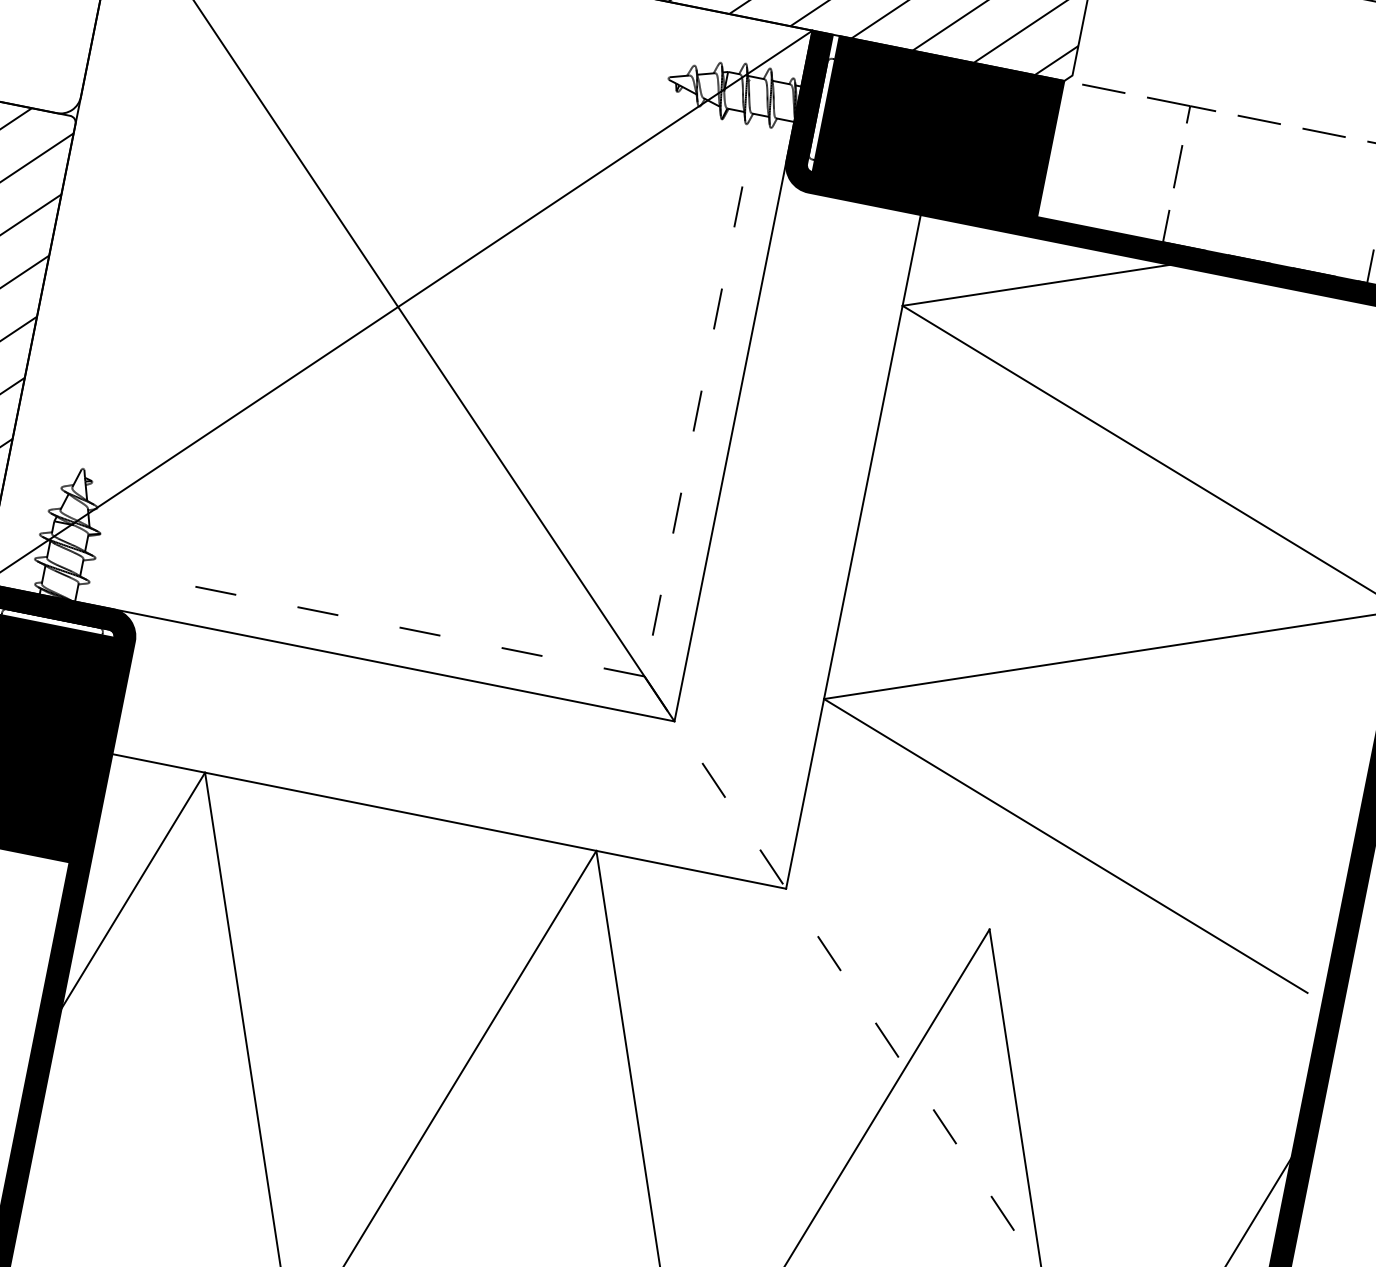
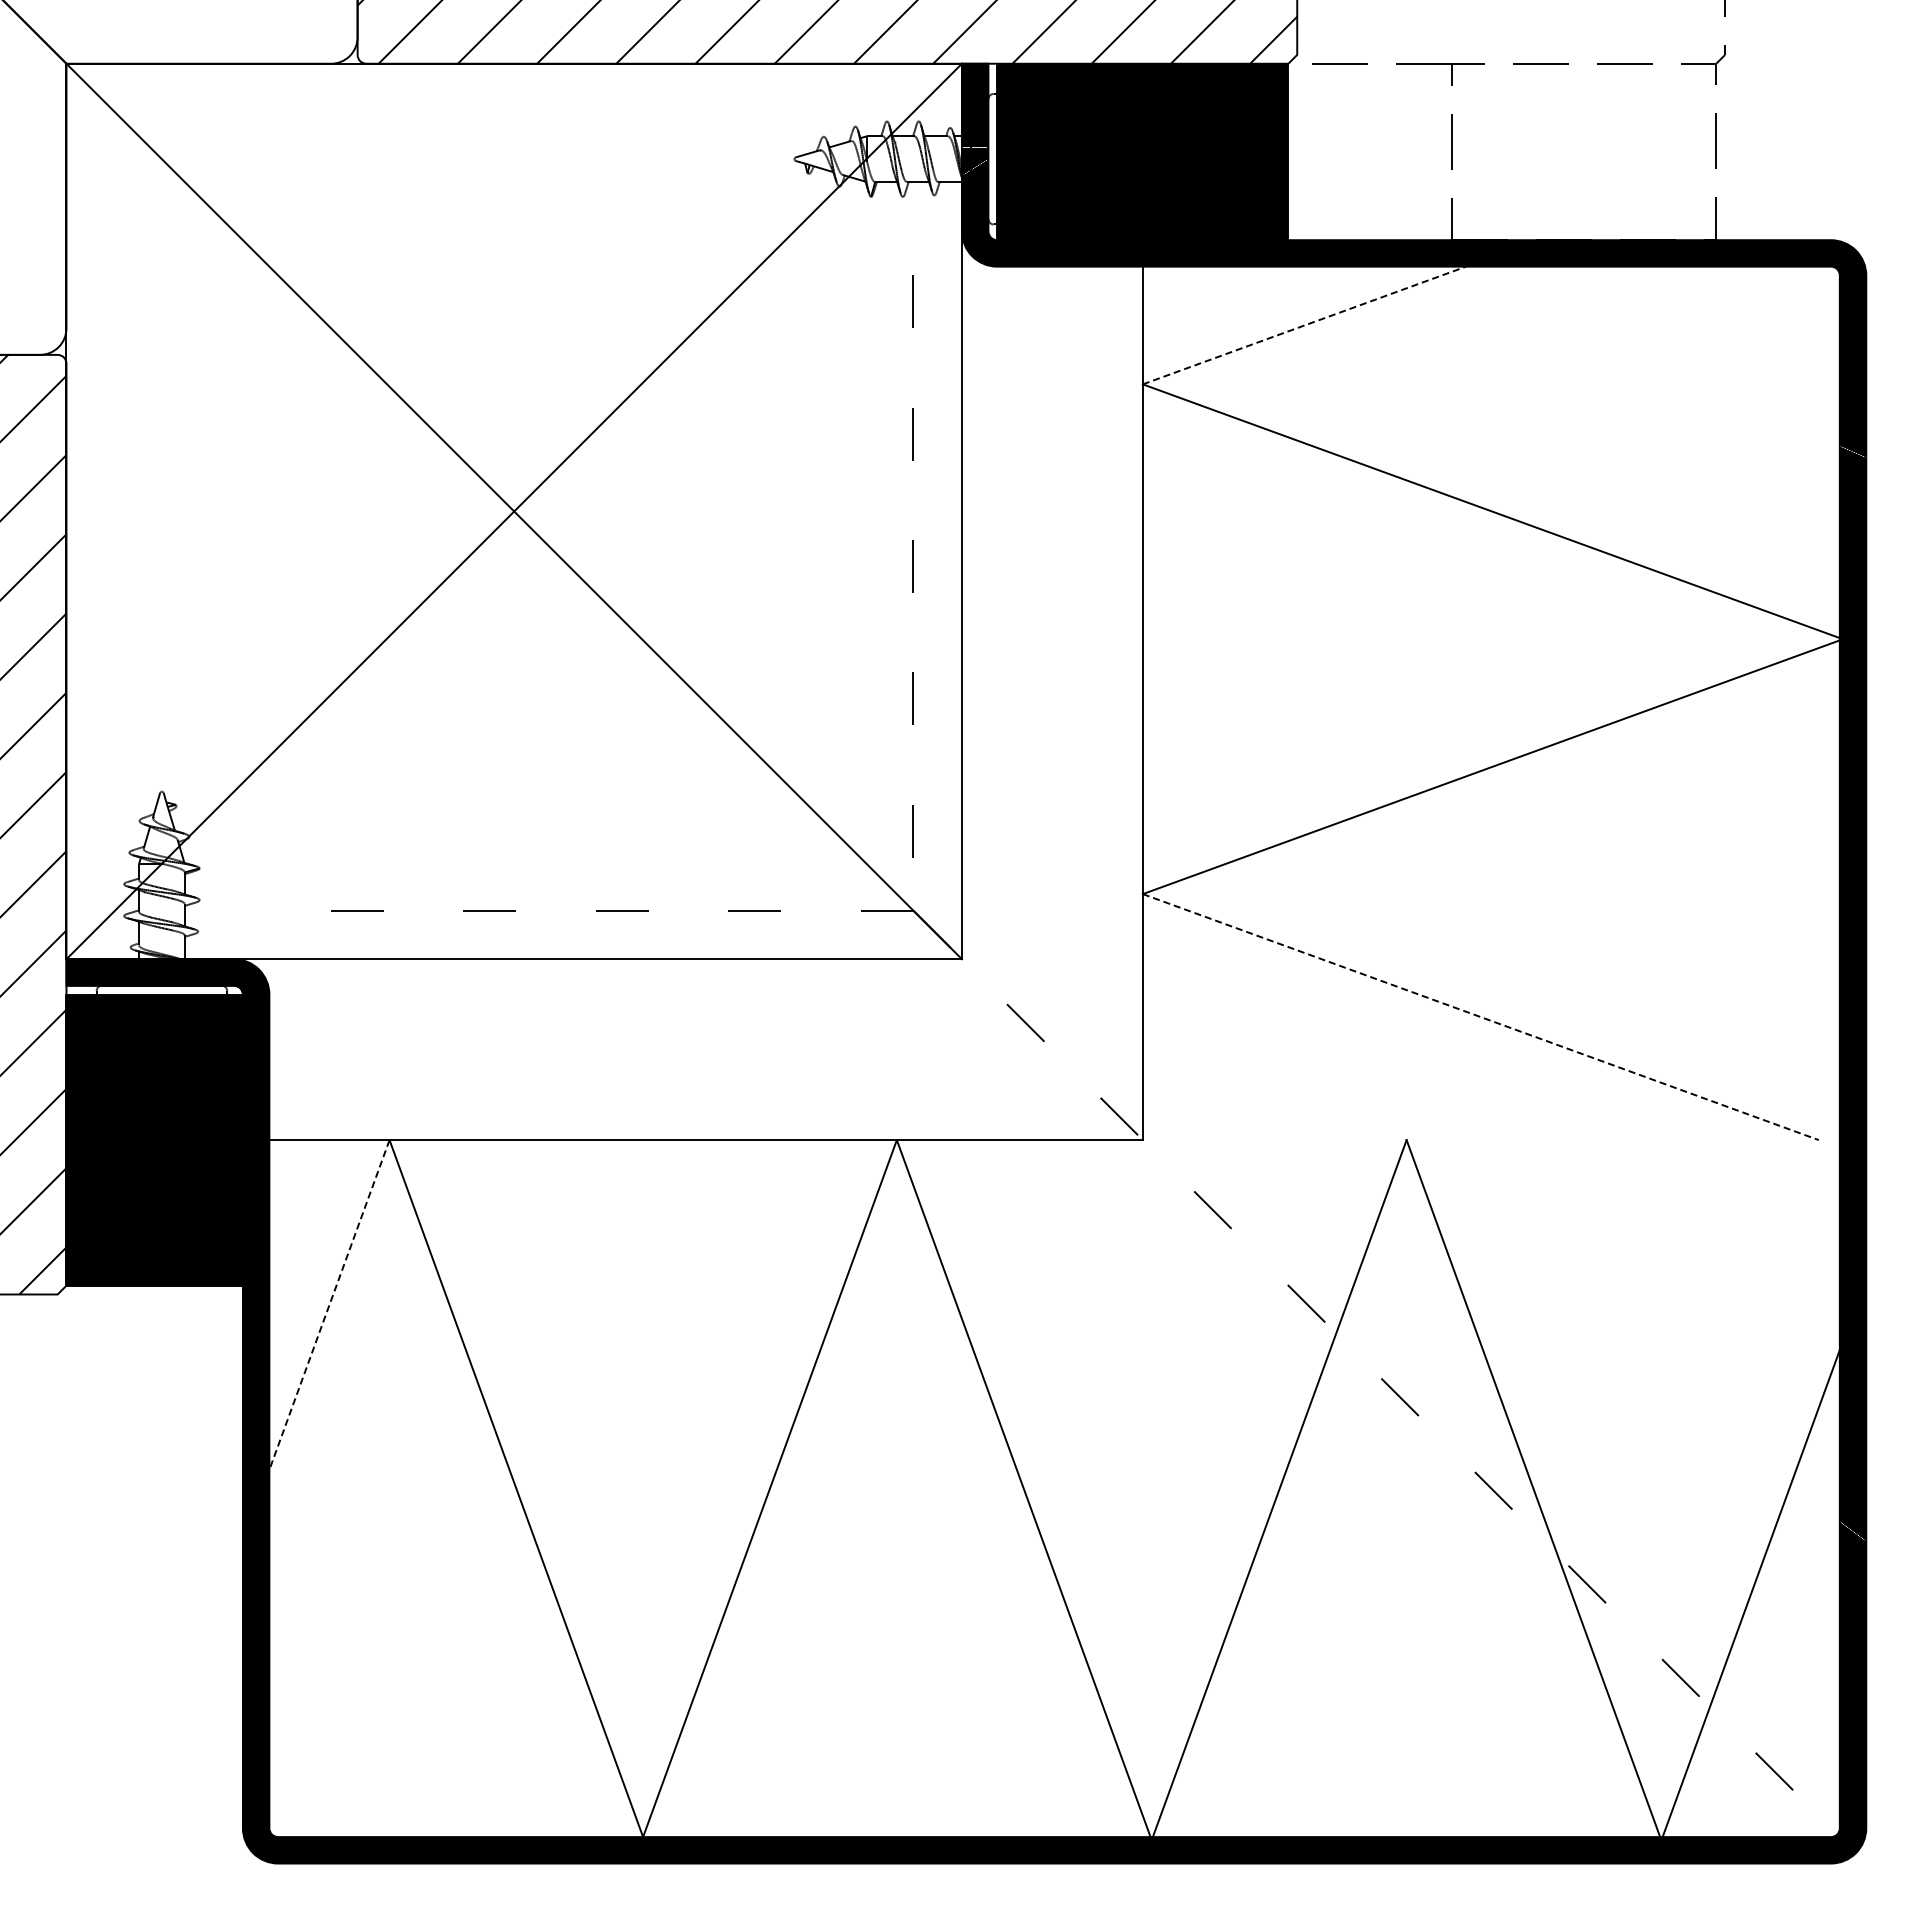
line: (1036, 285) -> (1304, 325), solid -> dashed
line: (1065, 846) -> (1480, 1017), solid -> dashed
line: (133, 891) -> (329, 1305), solid -> dashed

